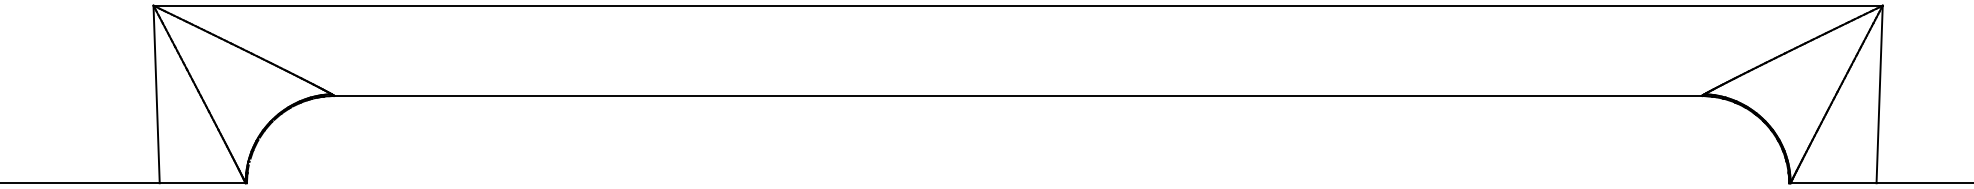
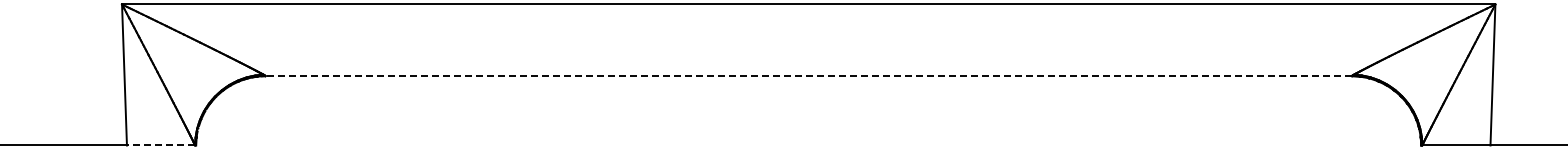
line: (1017, 96) -> (808, 76), solid -> dashed
line: (201, 183) -> (160, 145), solid -> dashed

